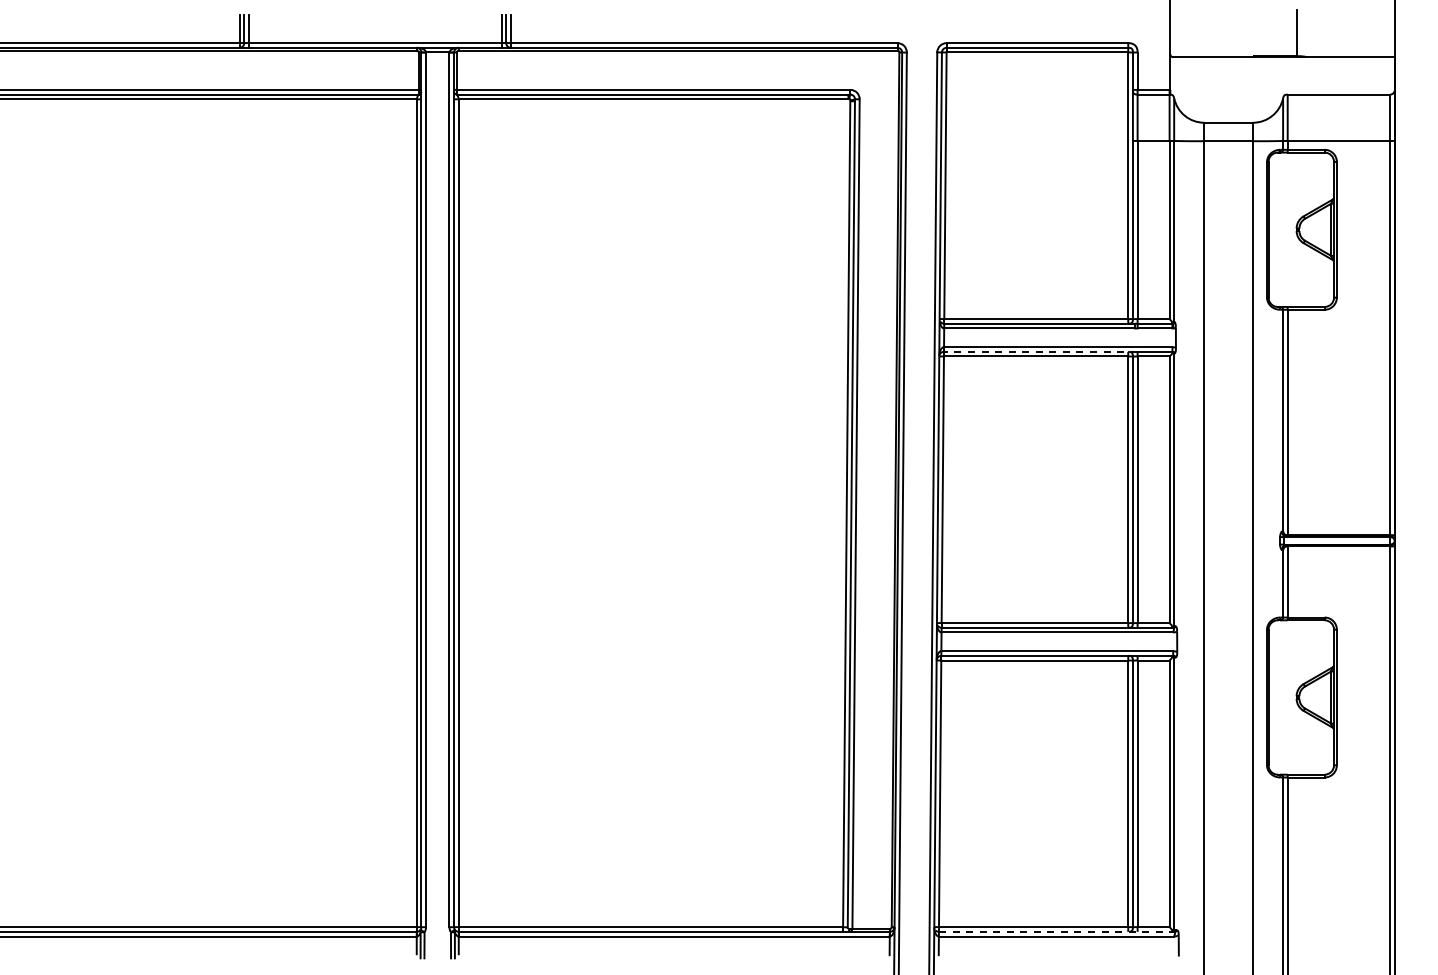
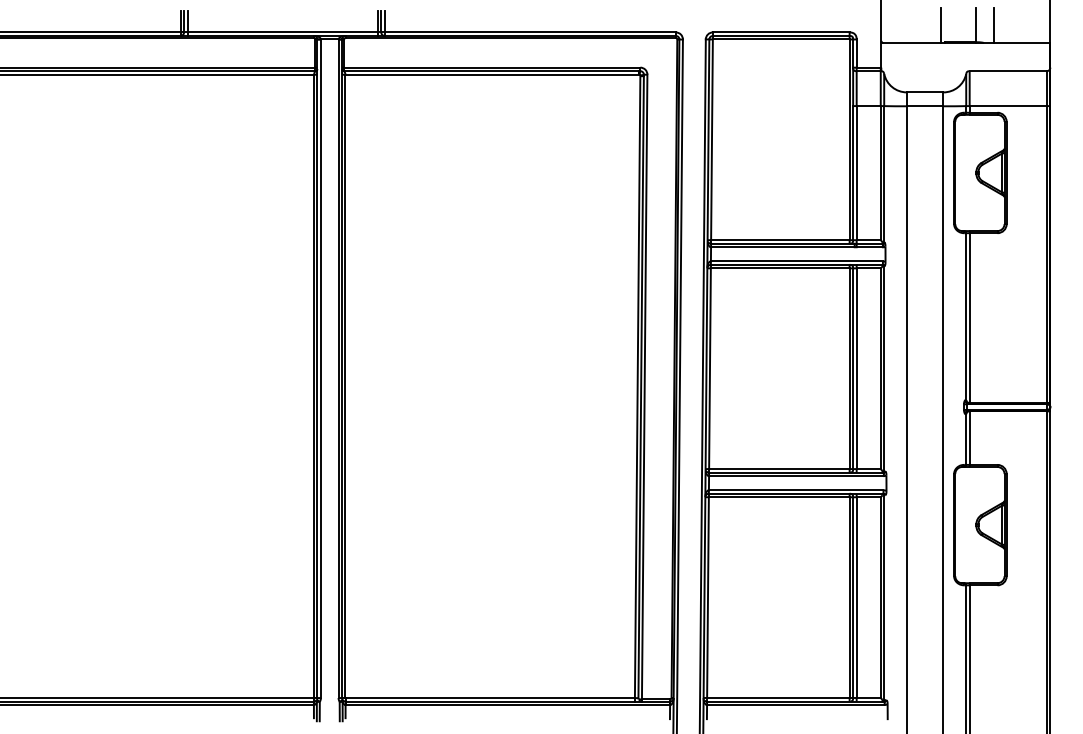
line: (1249, 33) -> (940, 25), added
line: (1320, 33) -> (994, 25), added
line: (1040, 351) -> (783, 264), dashed -> solid
line: (1056, 931) -> (795, 701), dashed -> solid

